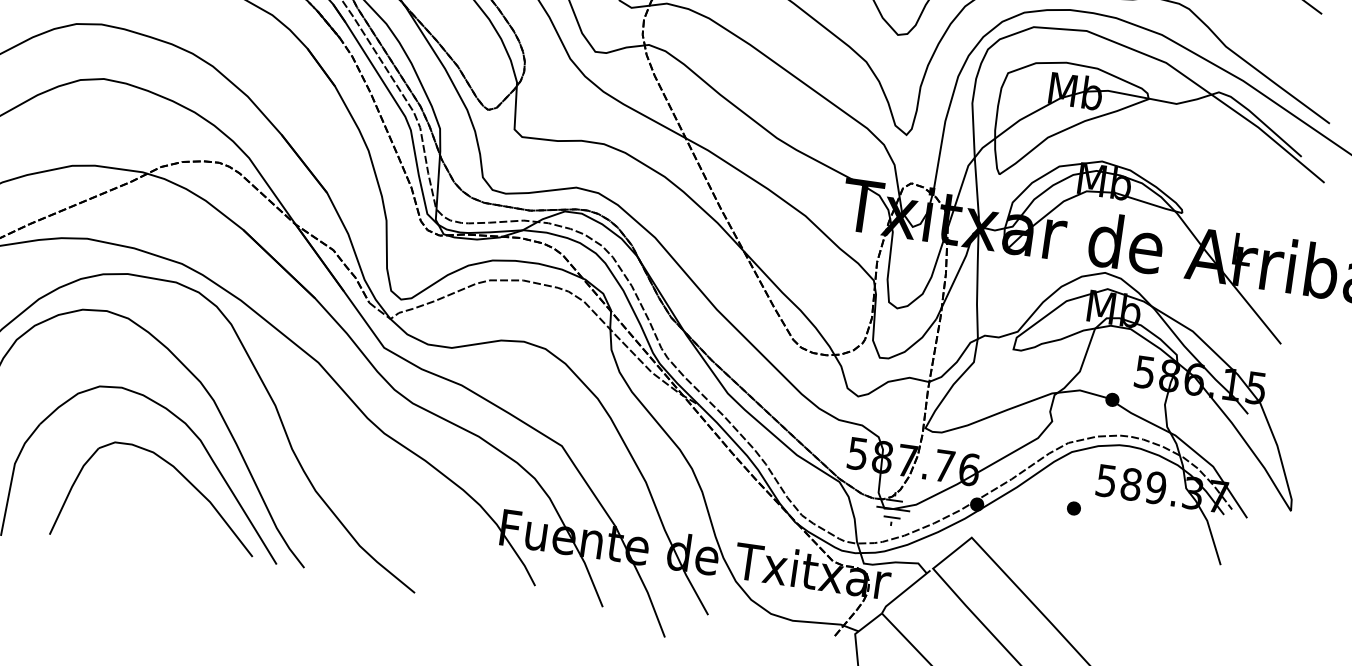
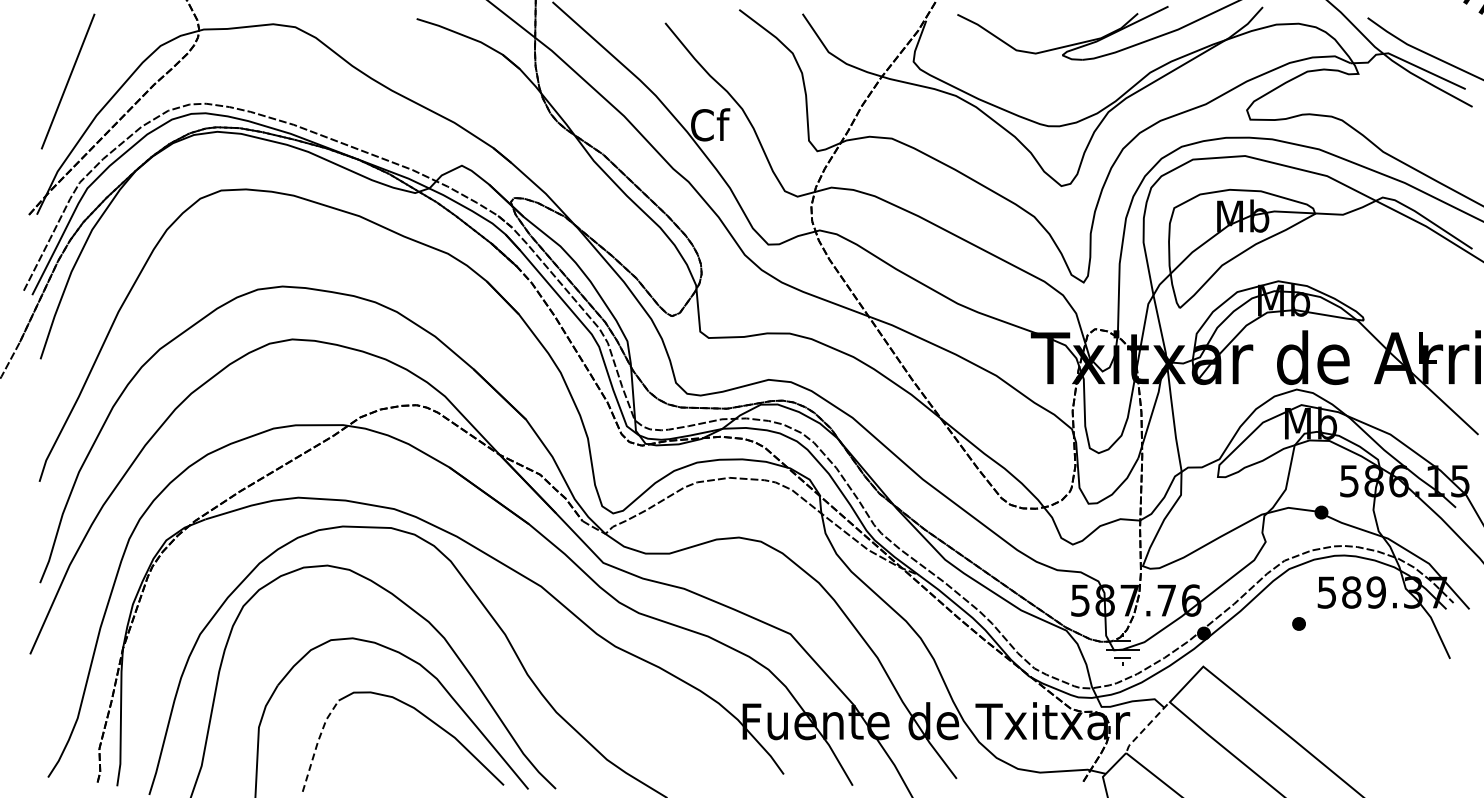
line: (71, 488) -> (317, 743), solid -> dashed
line: (904, 591) -> (1145, 728), solid -> dashed

